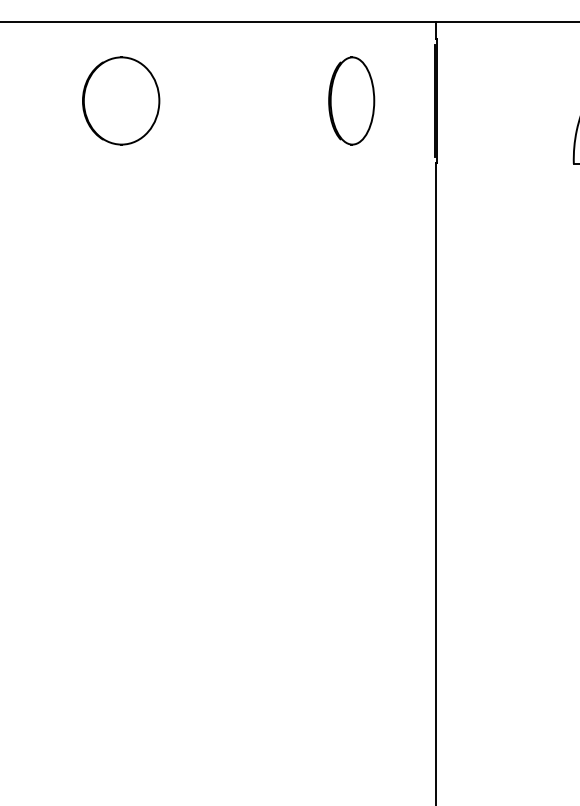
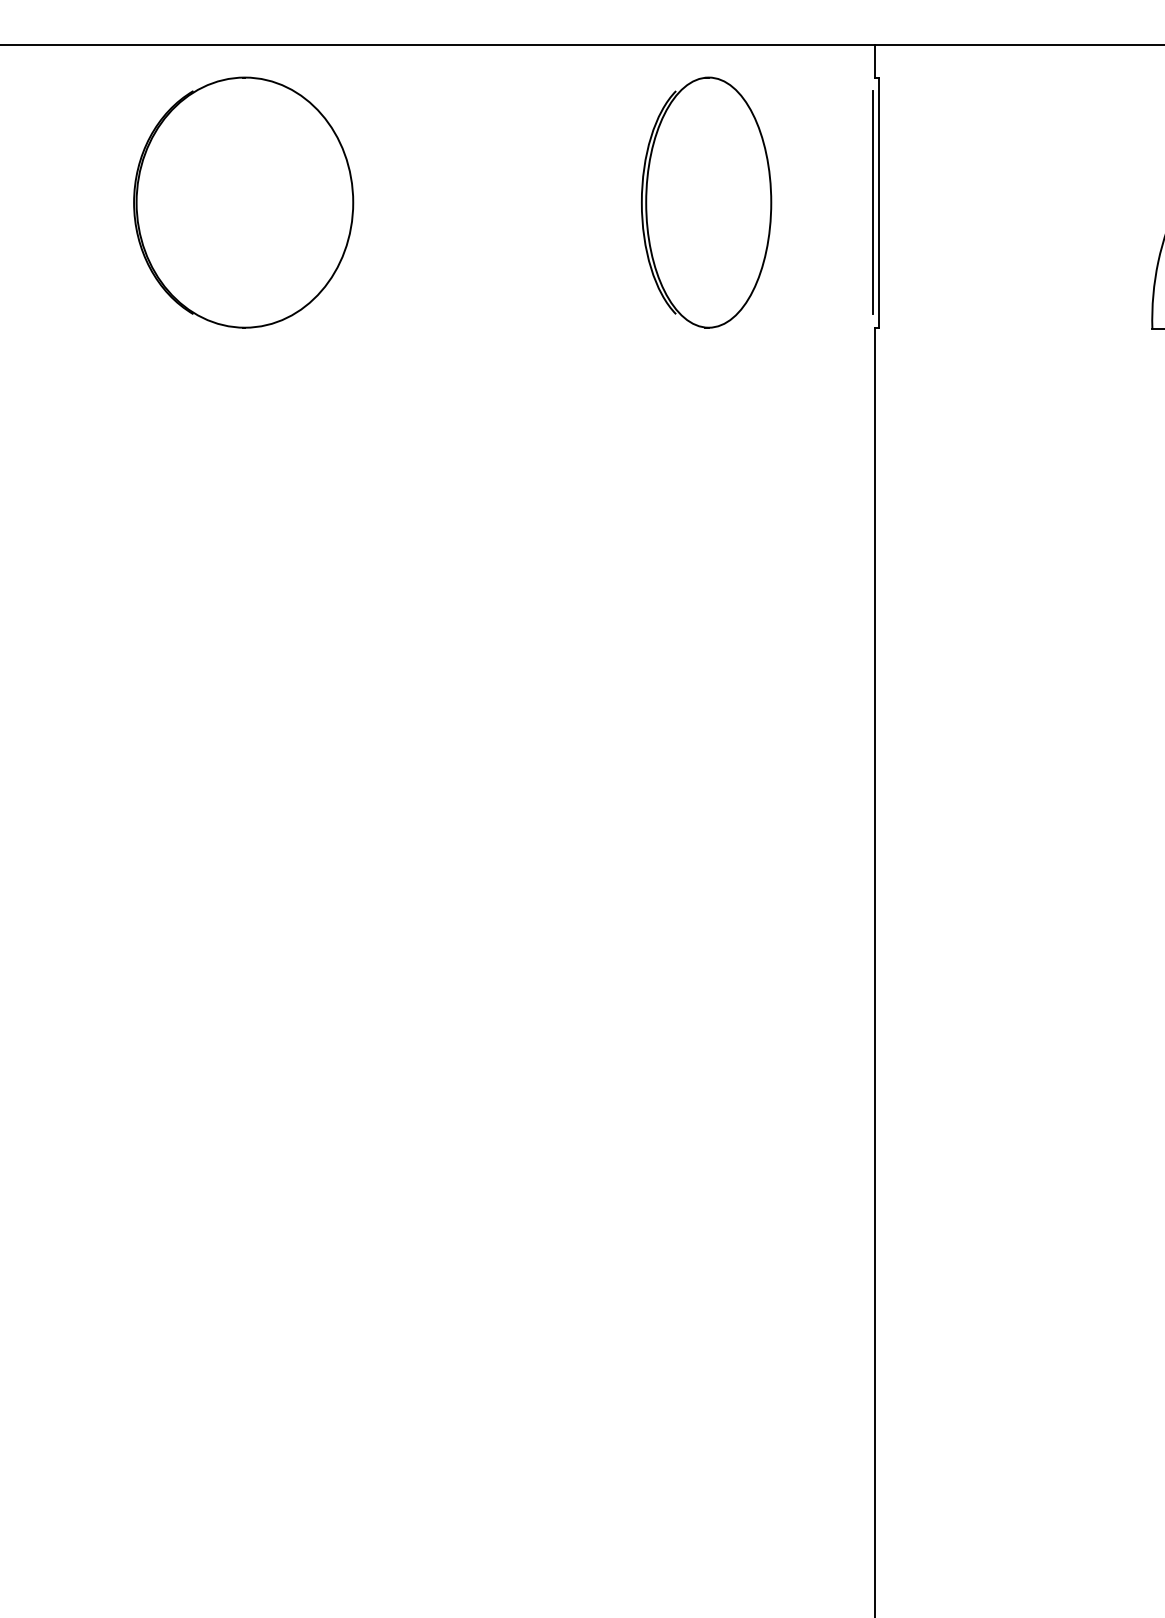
part: (120, 100) -> (242, 201), size x1.43
part: (351, 100) -> (705, 201), size x1.43

